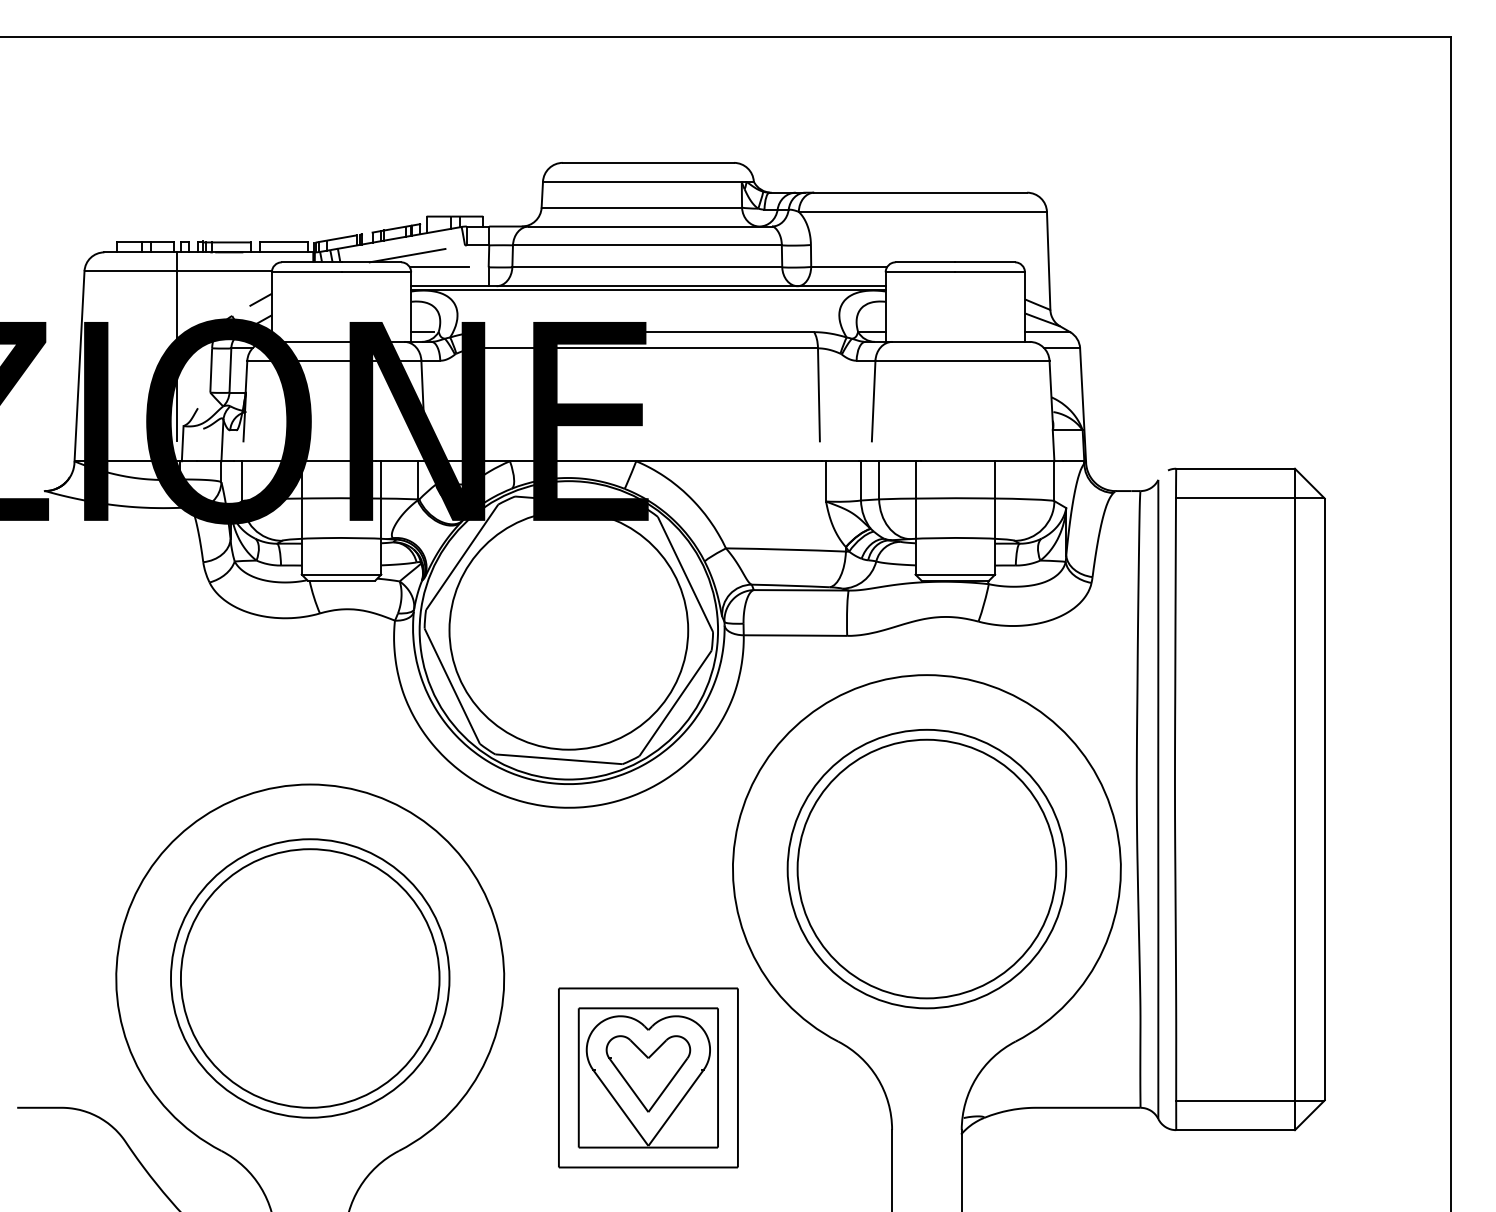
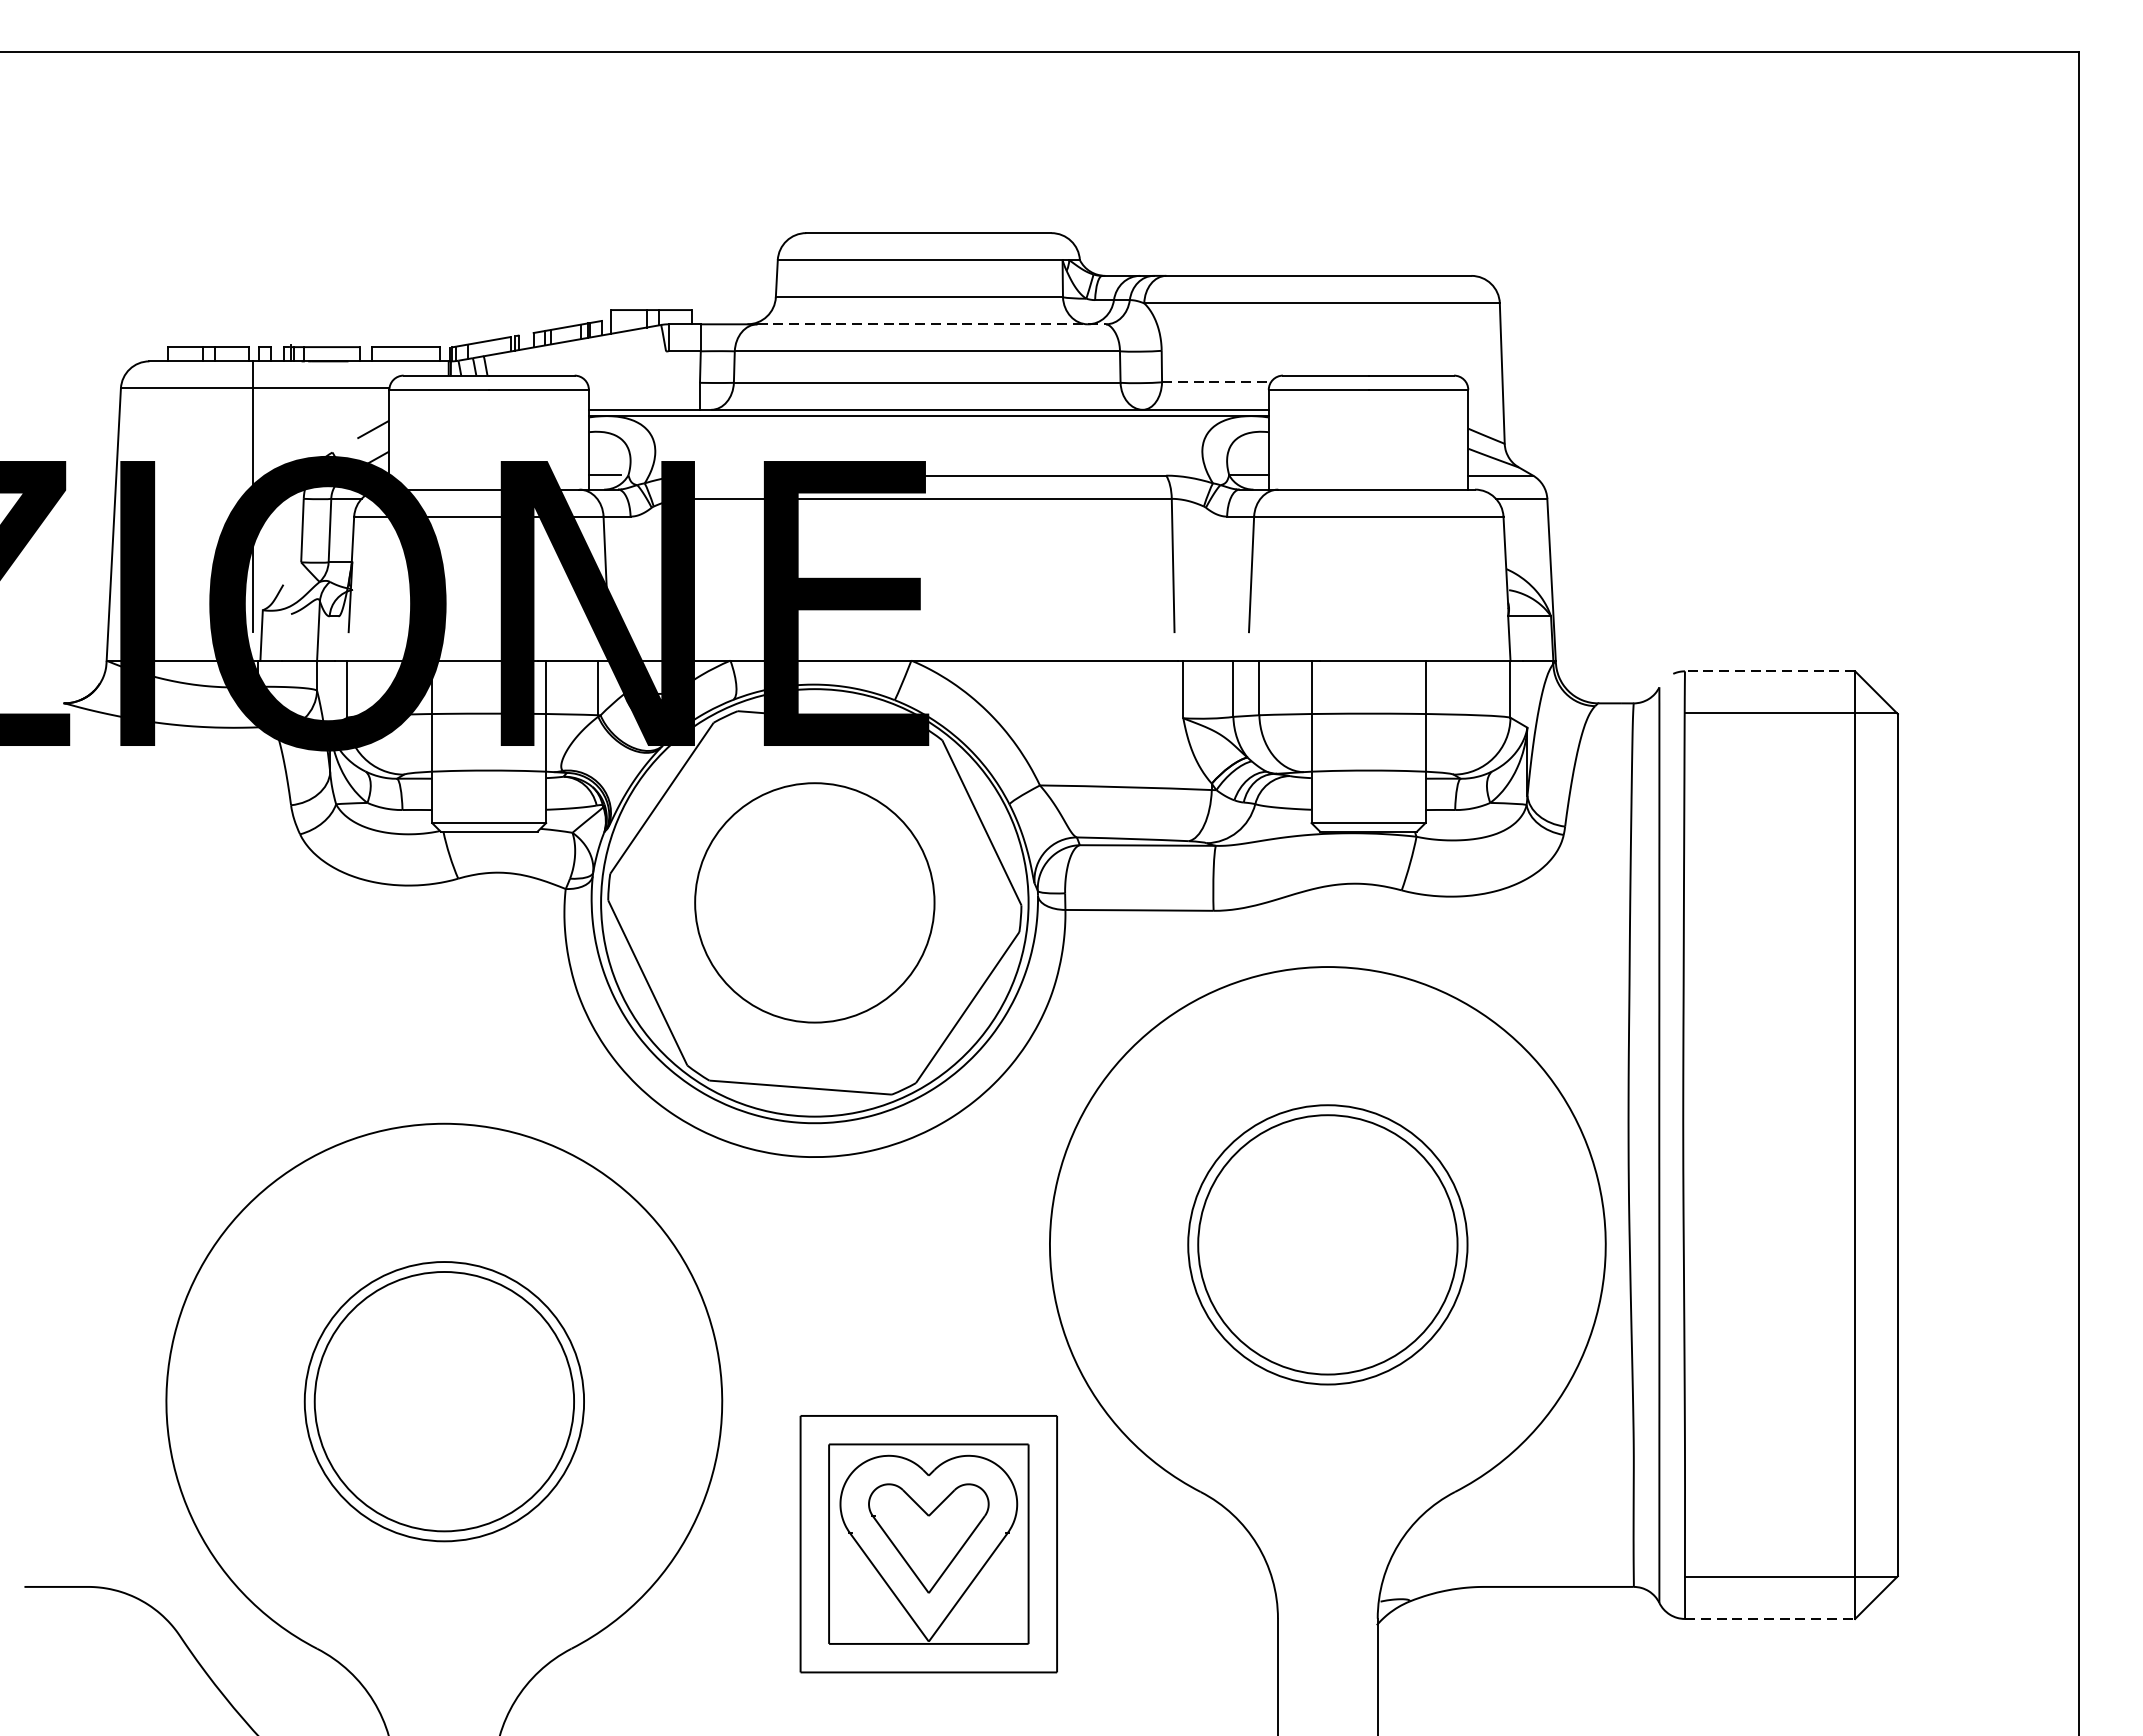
line: (650, 226) -> (931, 324), solid -> dashed
line: (407, 255) -> (583, 365), removed
line: (438, 267) -> (628, 383), removed
line: (849, 267) -> (1216, 383), solid -> dashed
line: (1235, 468) -> (1769, 671), solid -> dashed
circle: (568, 630) -> (814, 903), size x0.7
part: (926, 868) -> (1327, 1244), size x0.7
part: (310, 978) -> (444, 1401), size x0.7
line: (1236, 1130) -> (1771, 1619), solid -> dashed

